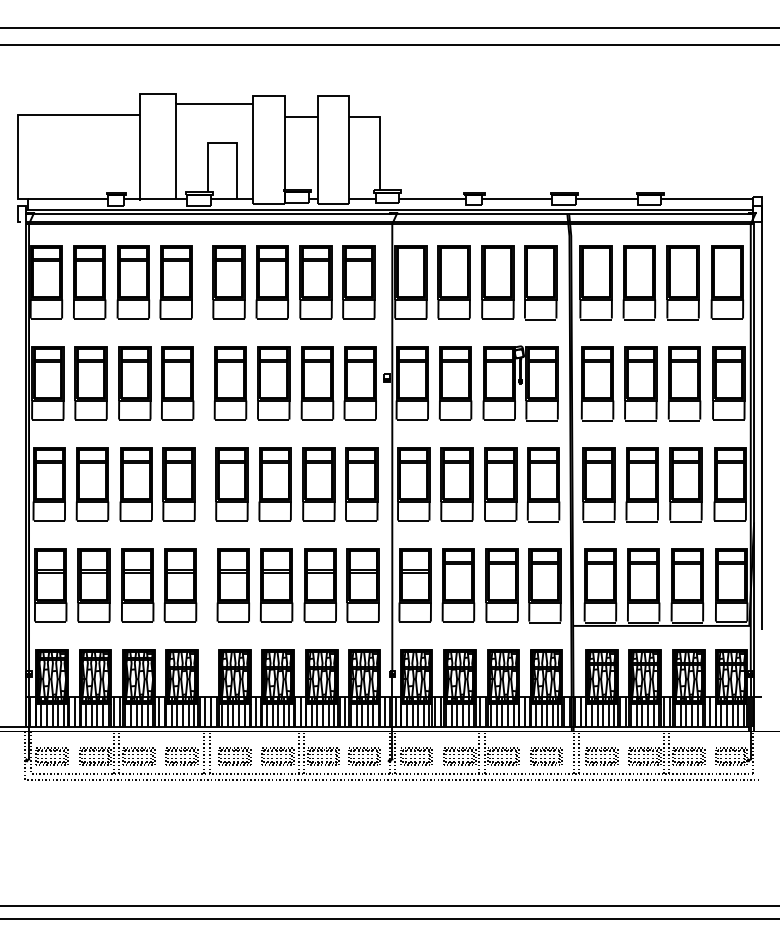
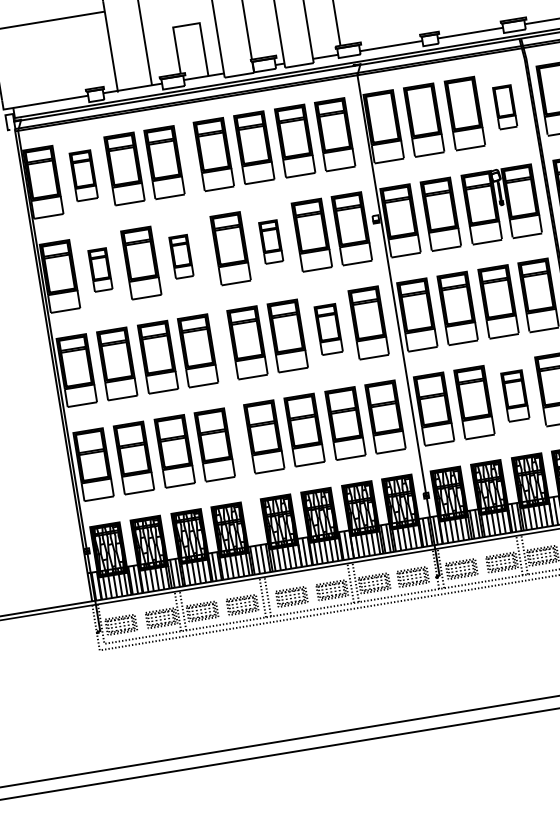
part: (89, 282) -> (83, 176), size x0.7
part: (540, 282) -> (504, 107), size x0.6
part: (90, 383) -> (99, 270), size x0.6
part: (177, 383) -> (181, 257), size x0.6
part: (273, 383) -> (270, 242), size x0.6
part: (318, 484) -> (328, 329), size x0.7
part: (501, 585) -> (514, 396), size x0.7

